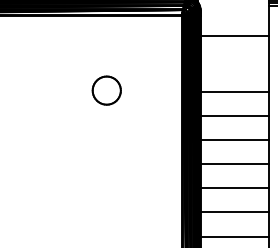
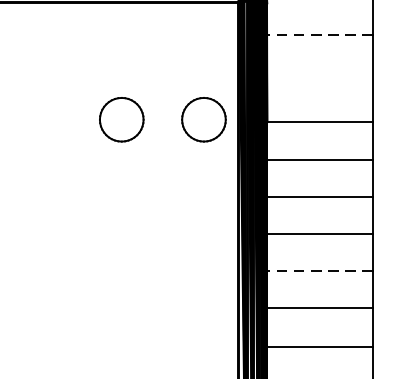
line: (234, 36) -> (319, 35), solid -> dashed
part: (159, 90) -> (203, 119), added
line: (234, 188) -> (319, 271), solid -> dashed

